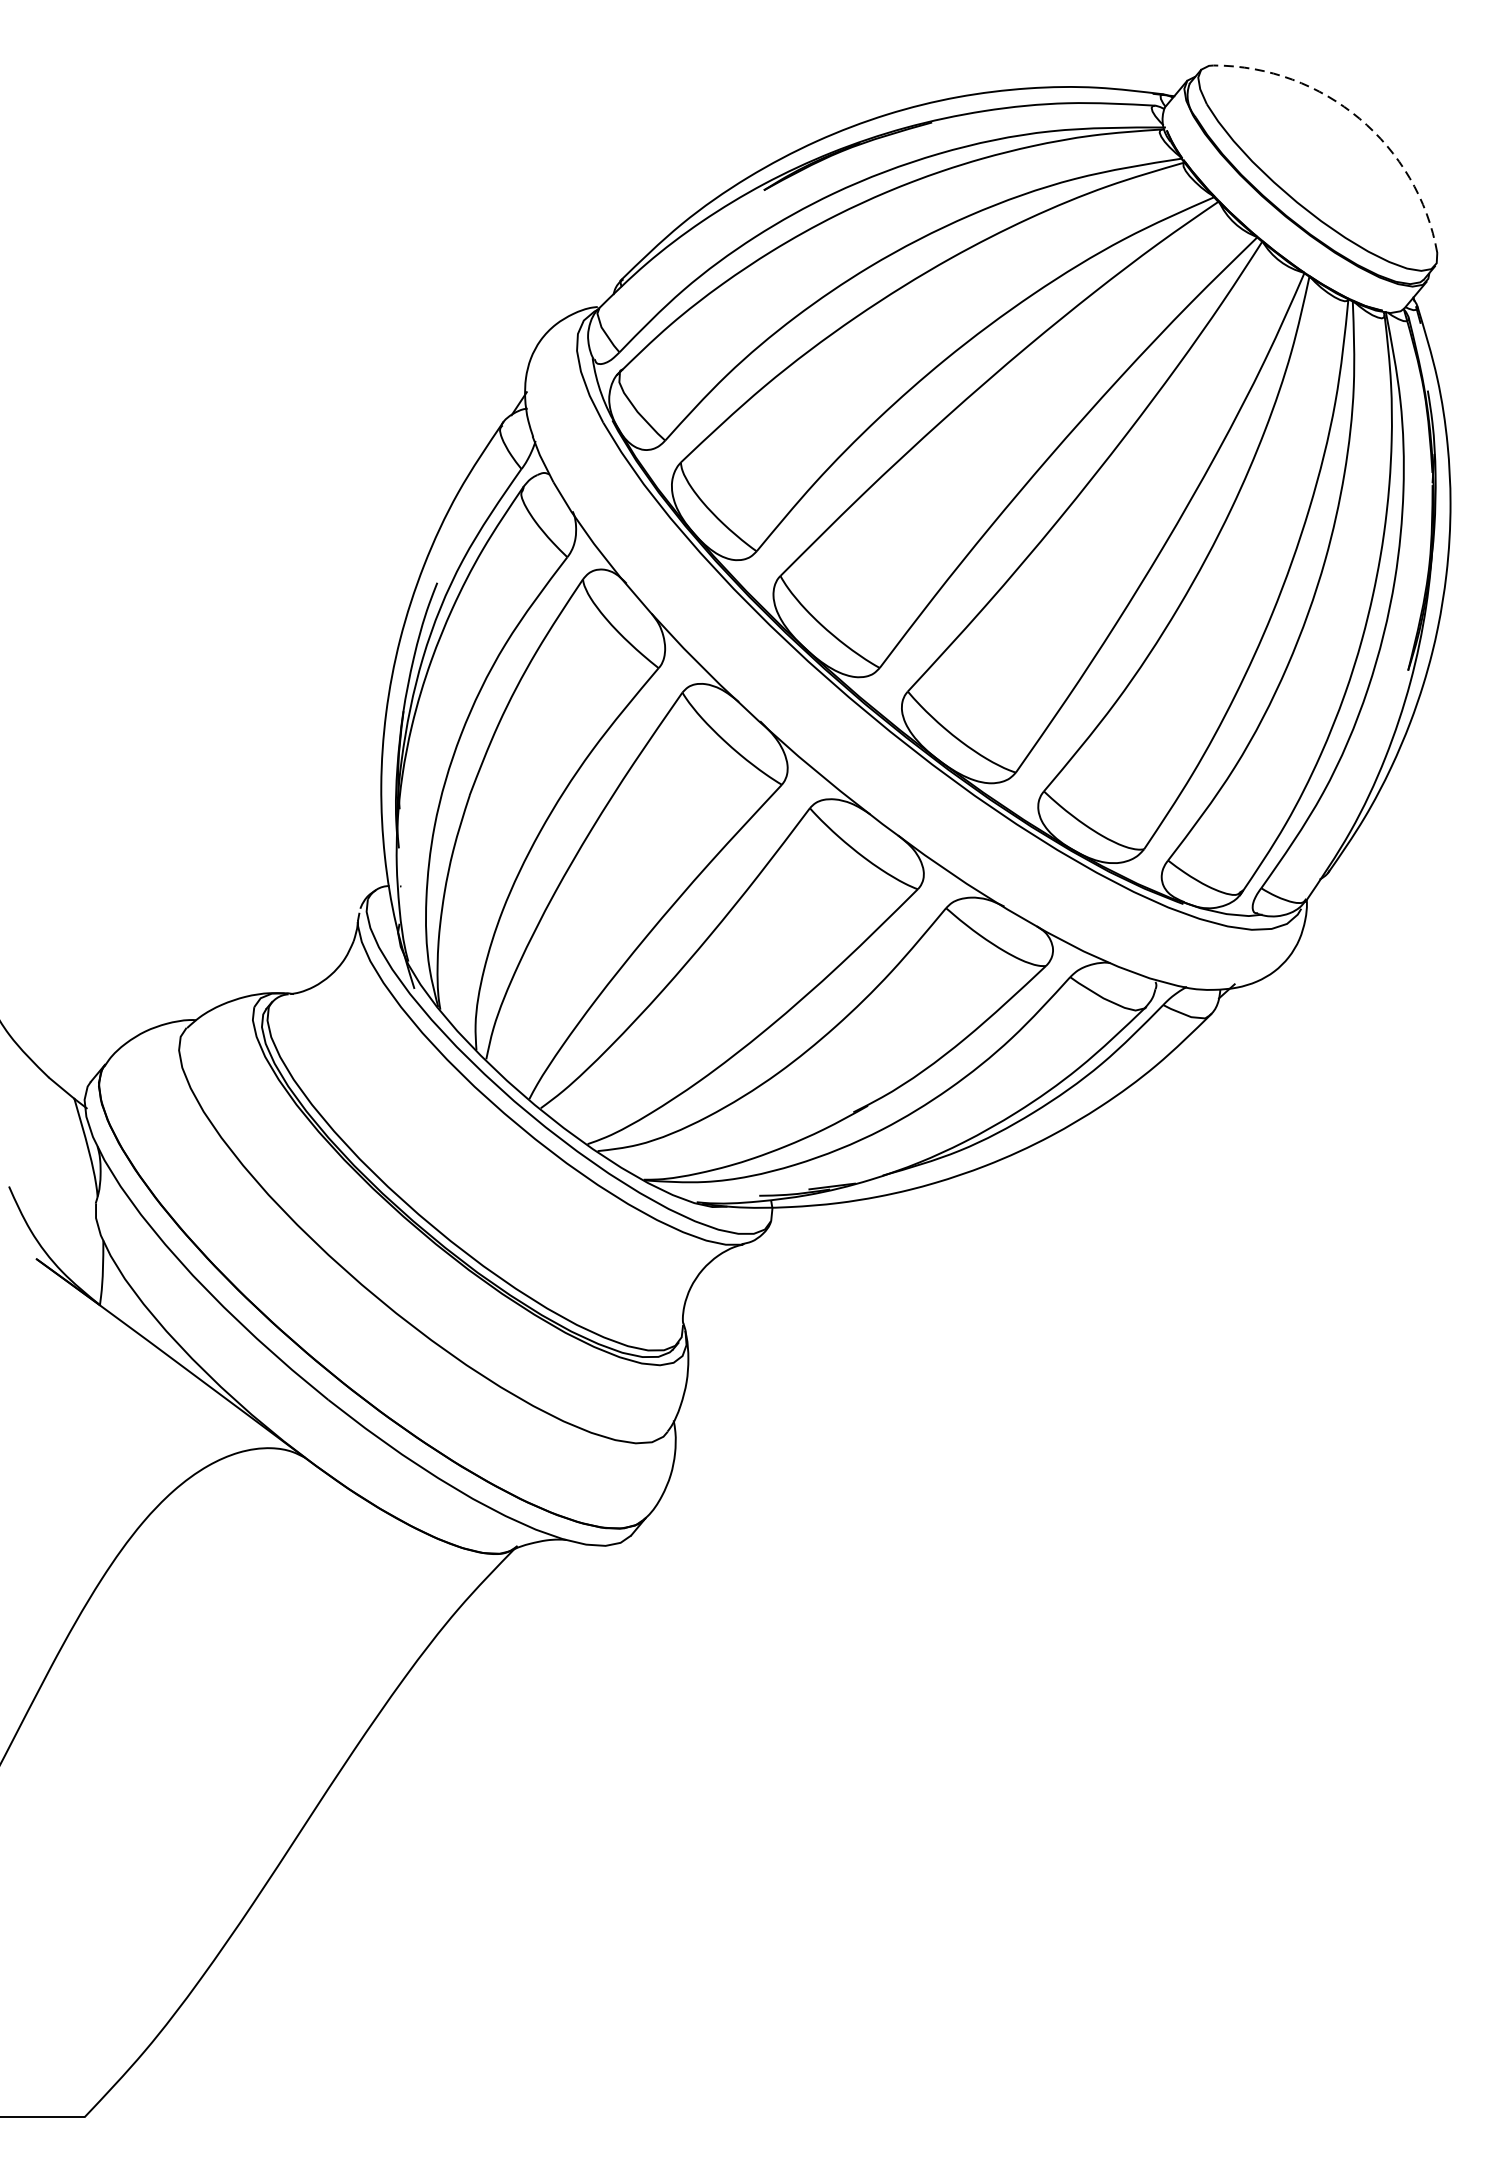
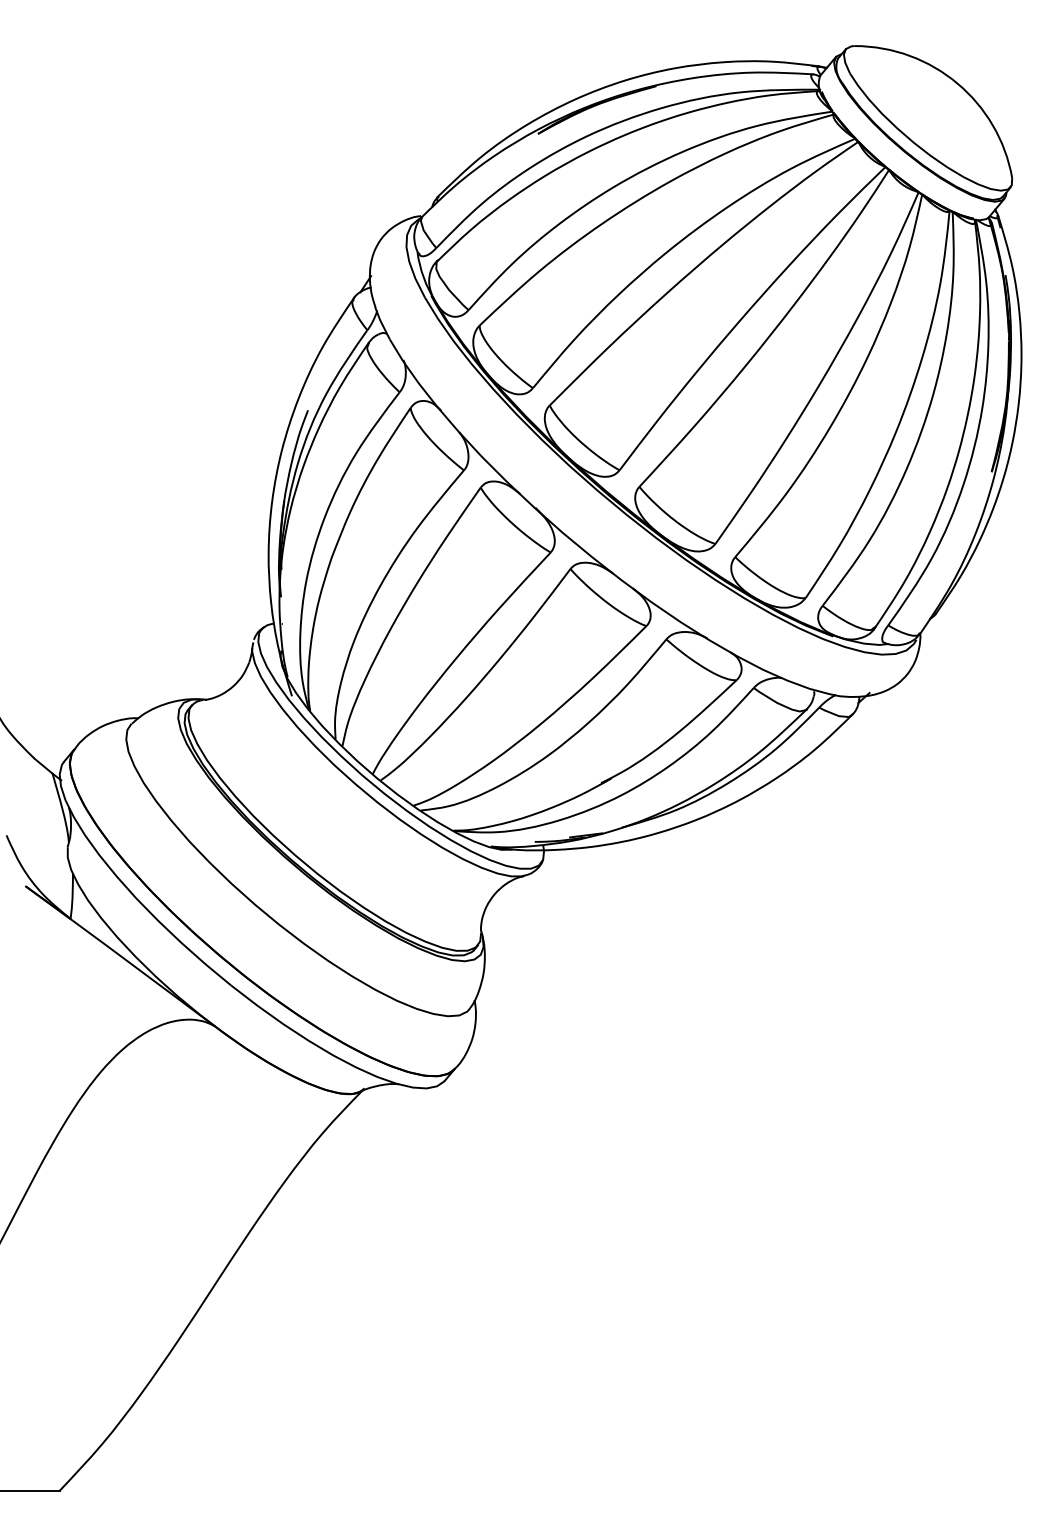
arc: (1359, 118) -> (957, 83), dashed -> solid

